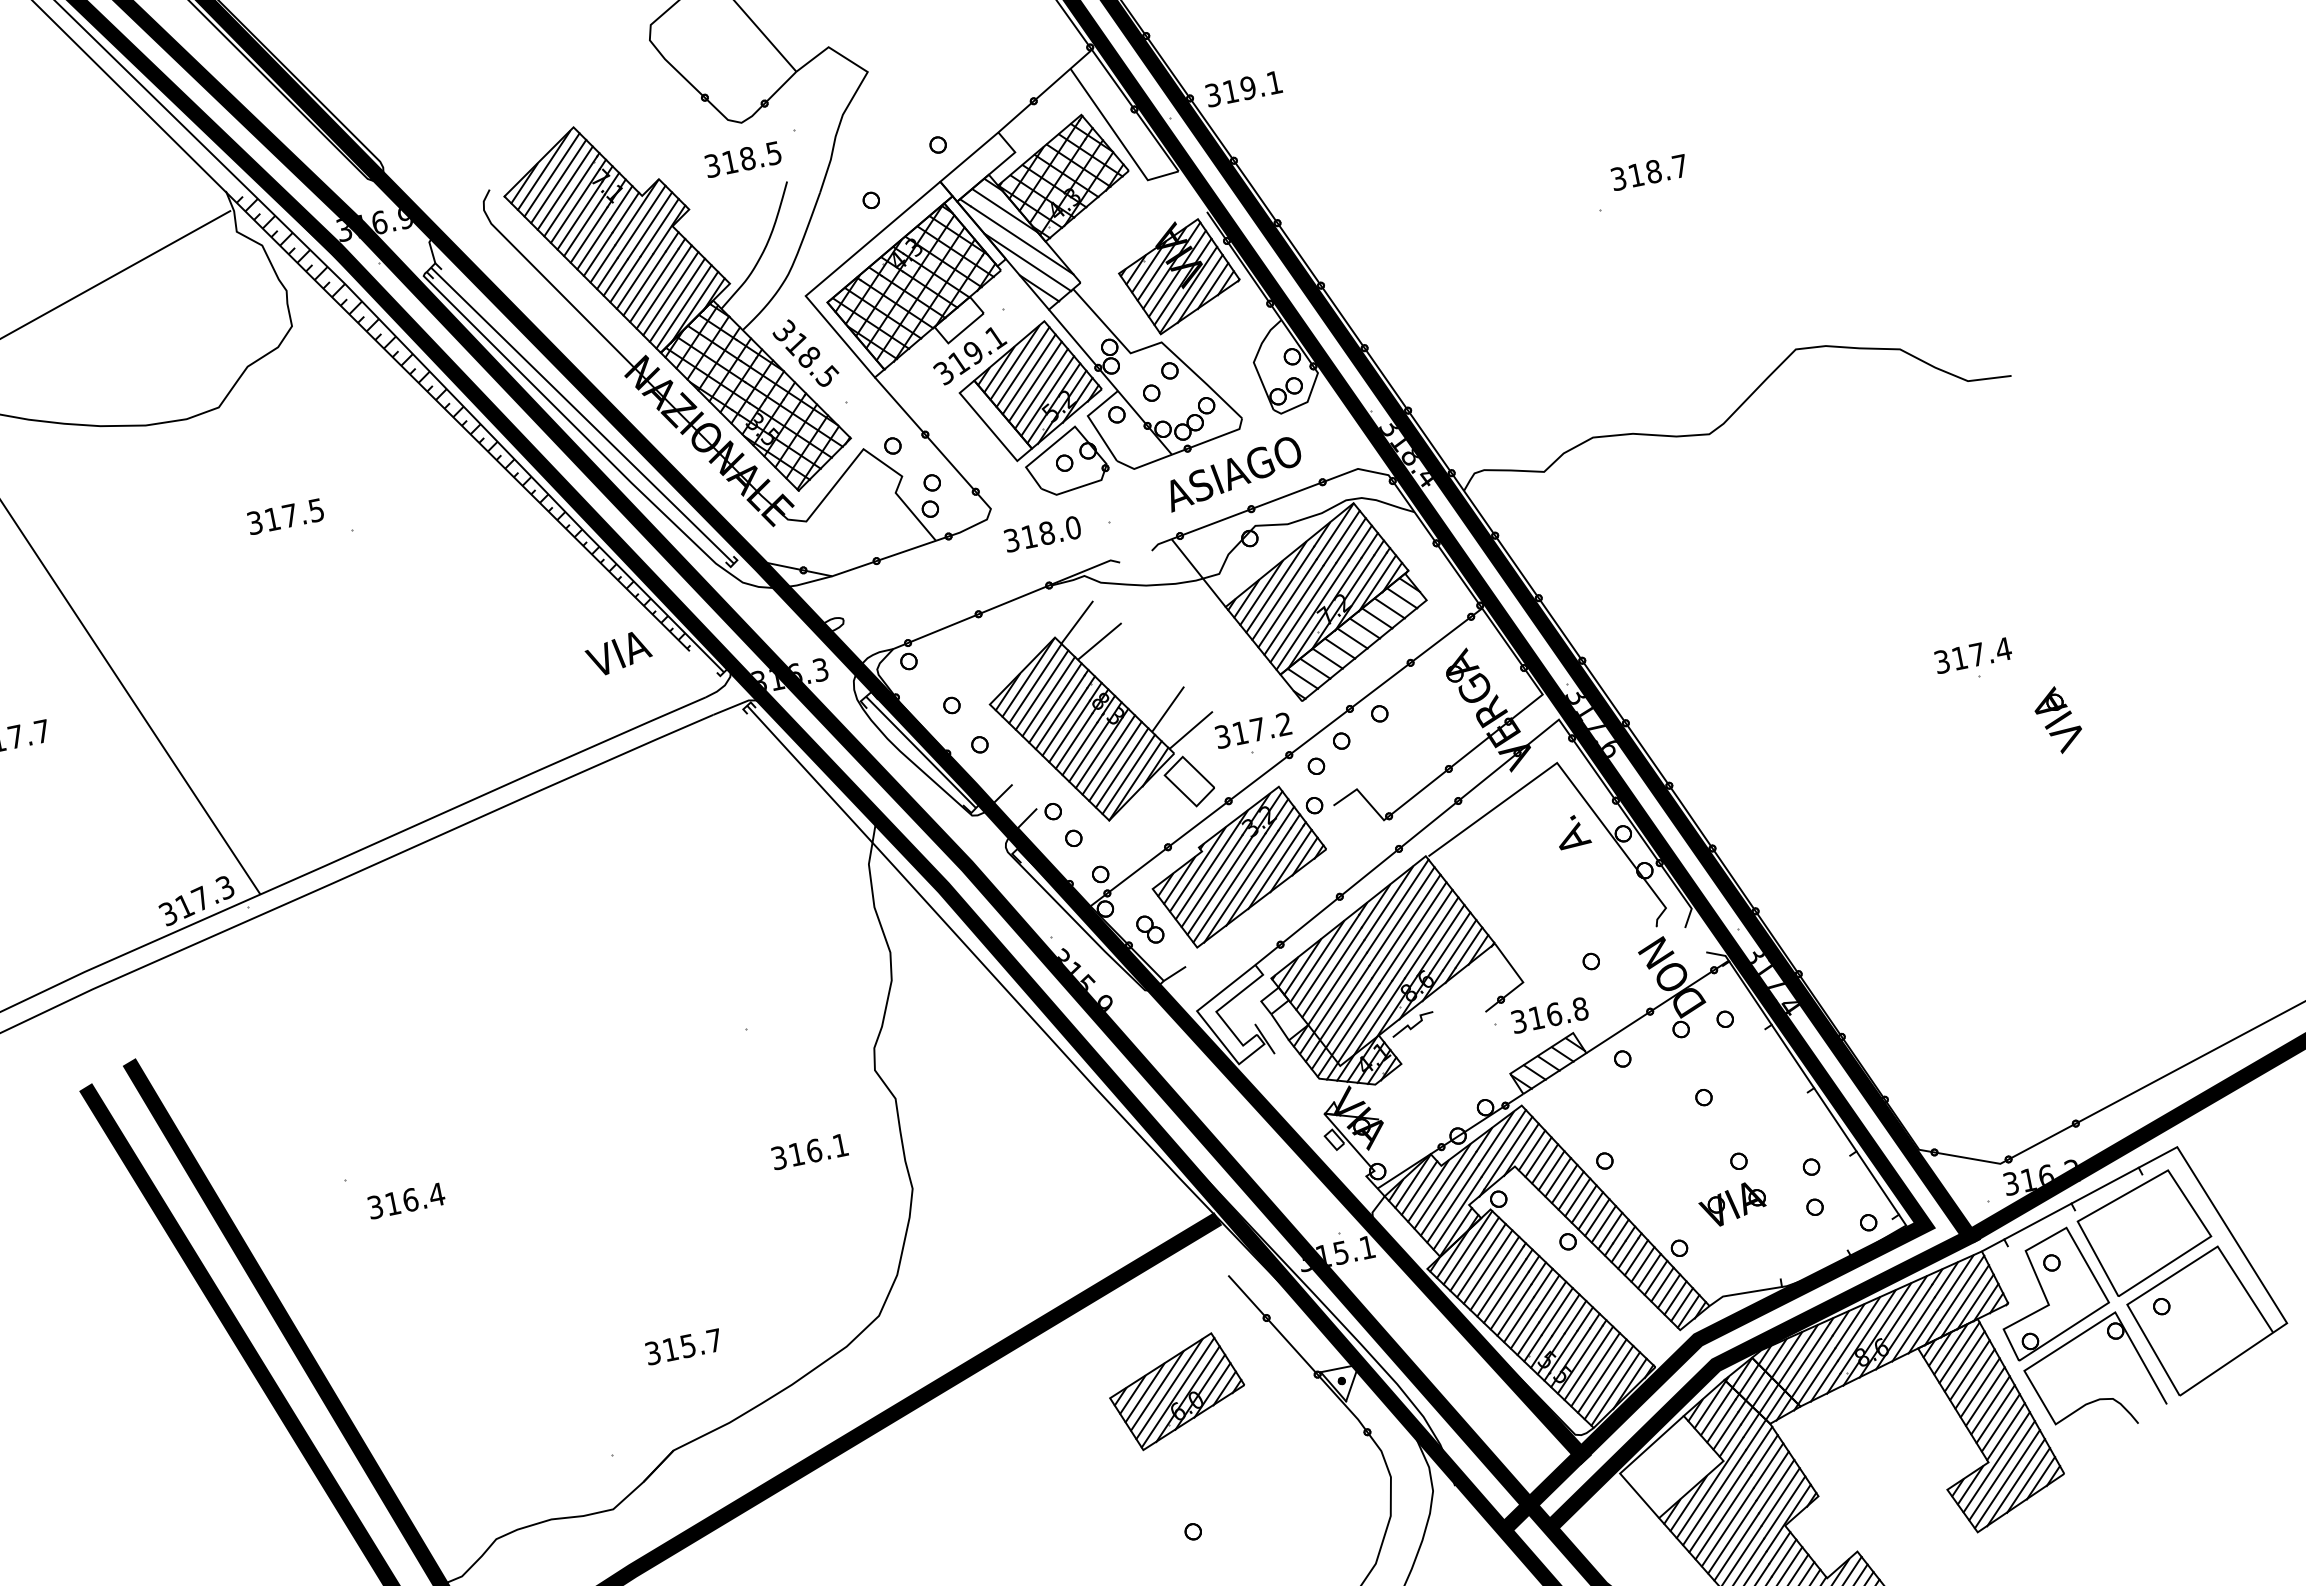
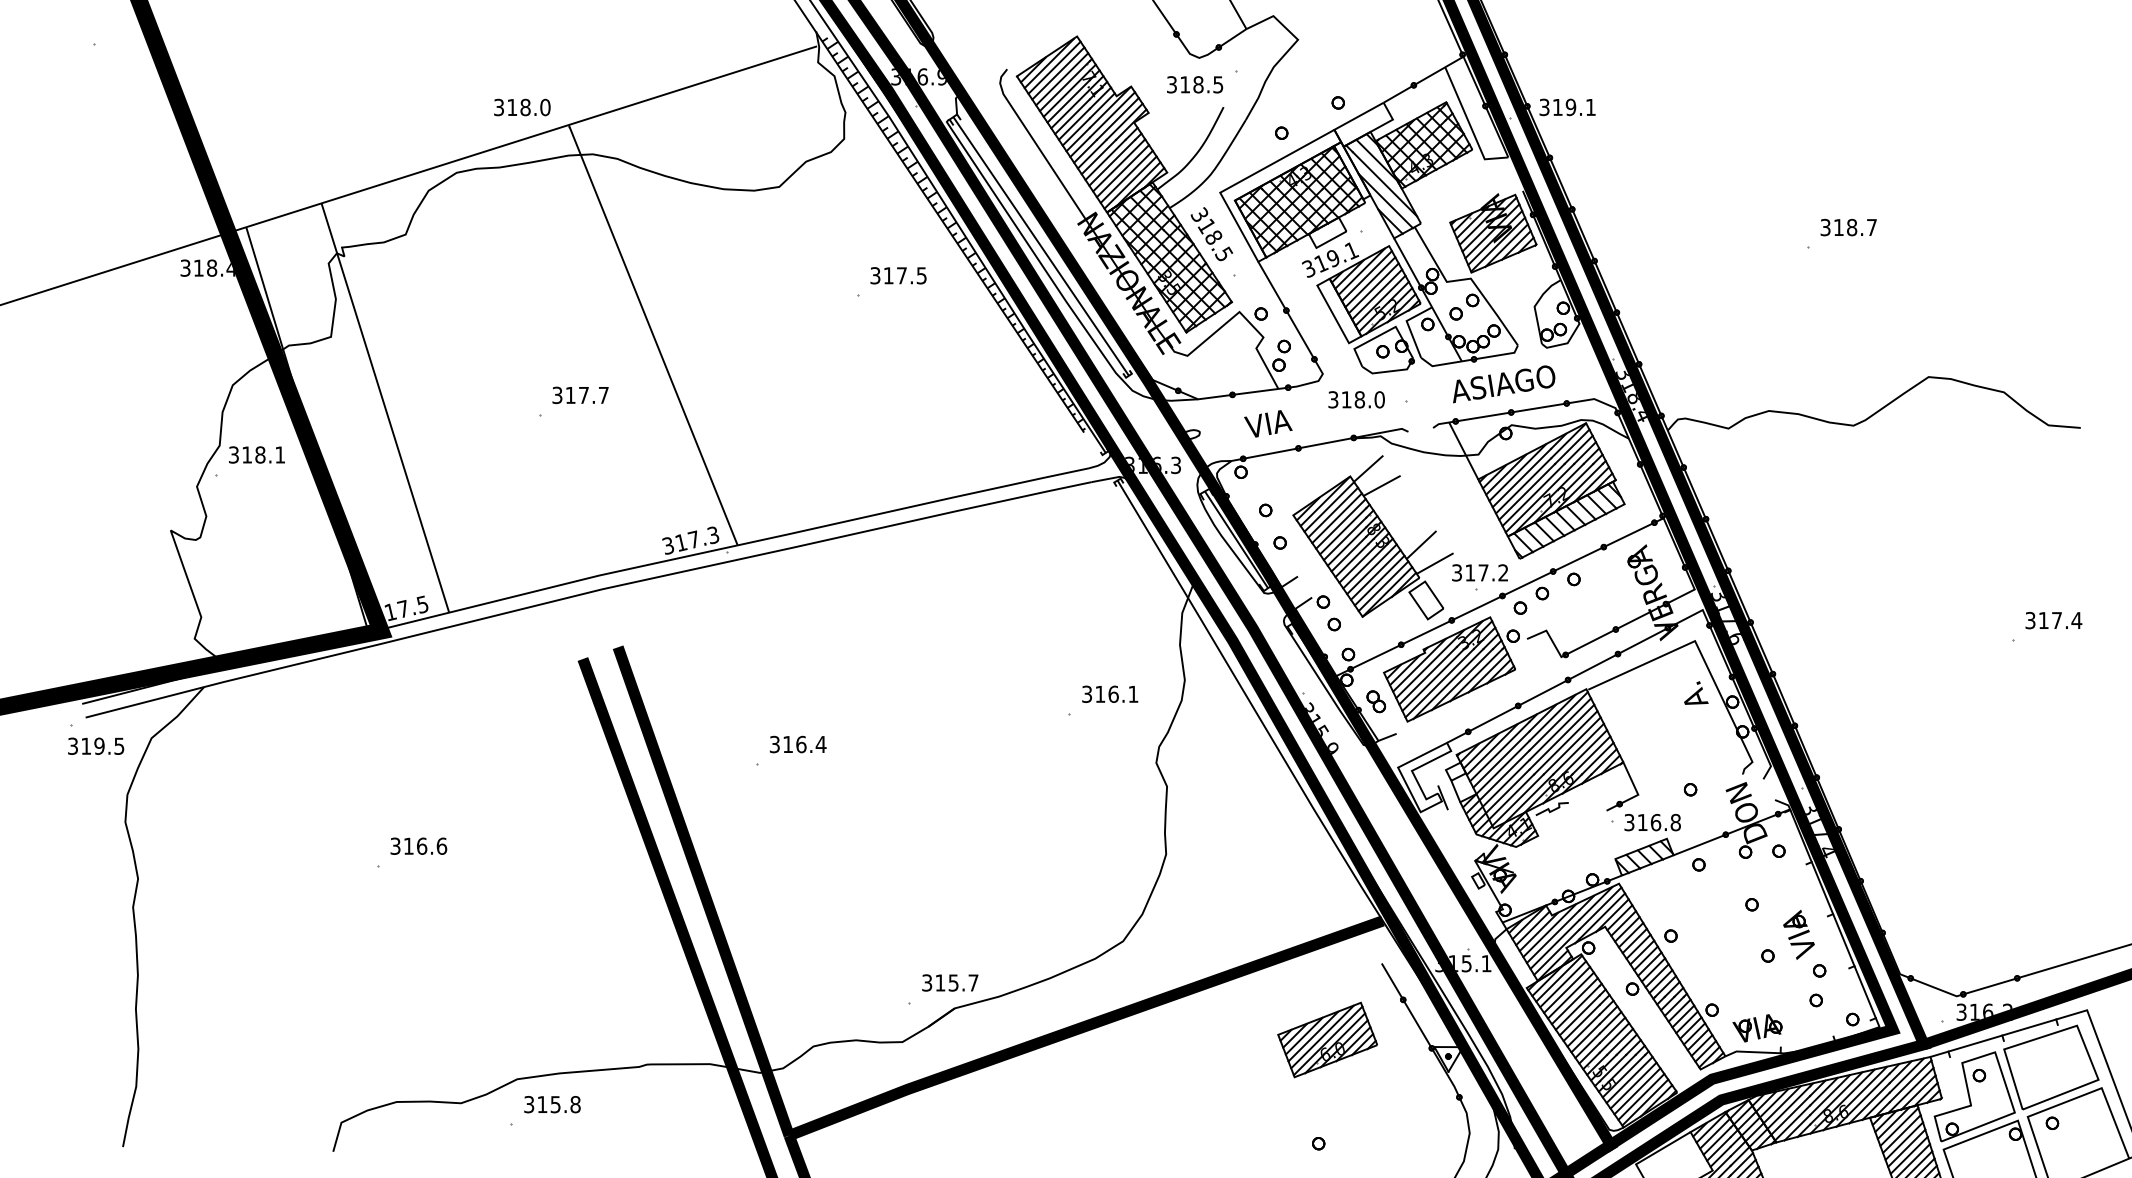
text: (285, 516) -> (898, 275), moved
text: (618, 653) -> (1268, 423), moved
text: (1972, 655) -> (2053, 620), moved
part: (2057, 719) -> (1798, 934), moved
text: (809, 1150) -> (1110, 693), moved
text: (405, 1201) -> (797, 744), moved
part: (1733, 1204) -> (1757, 1028), moved
text: (683, 1346) -> (950, 982), moved

